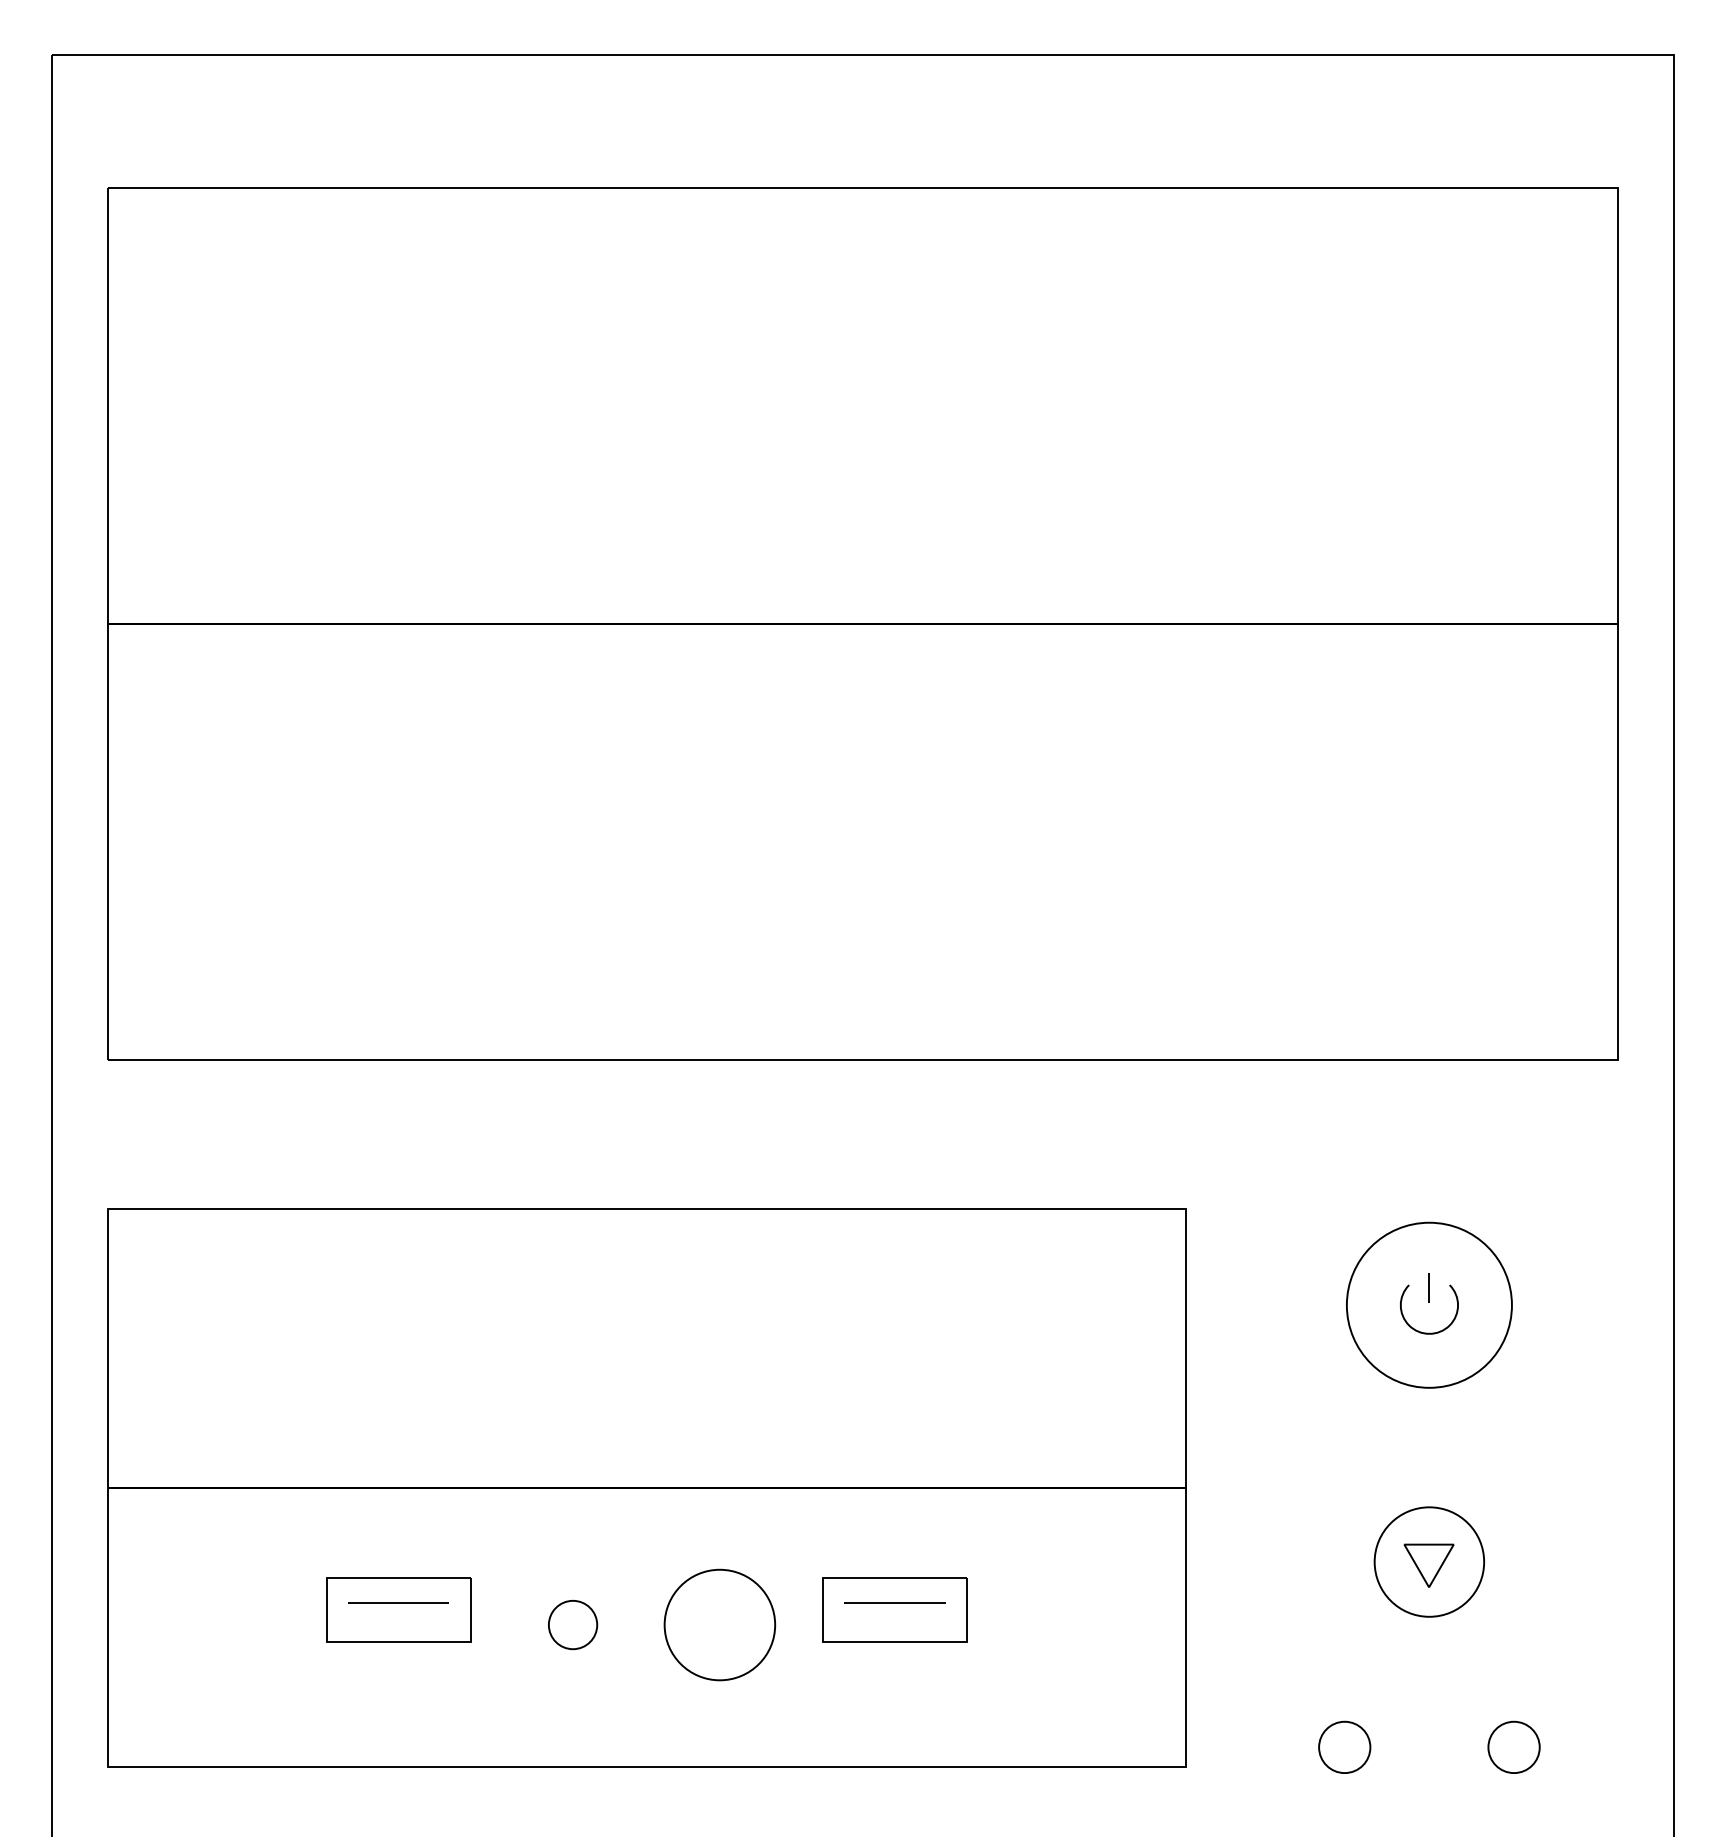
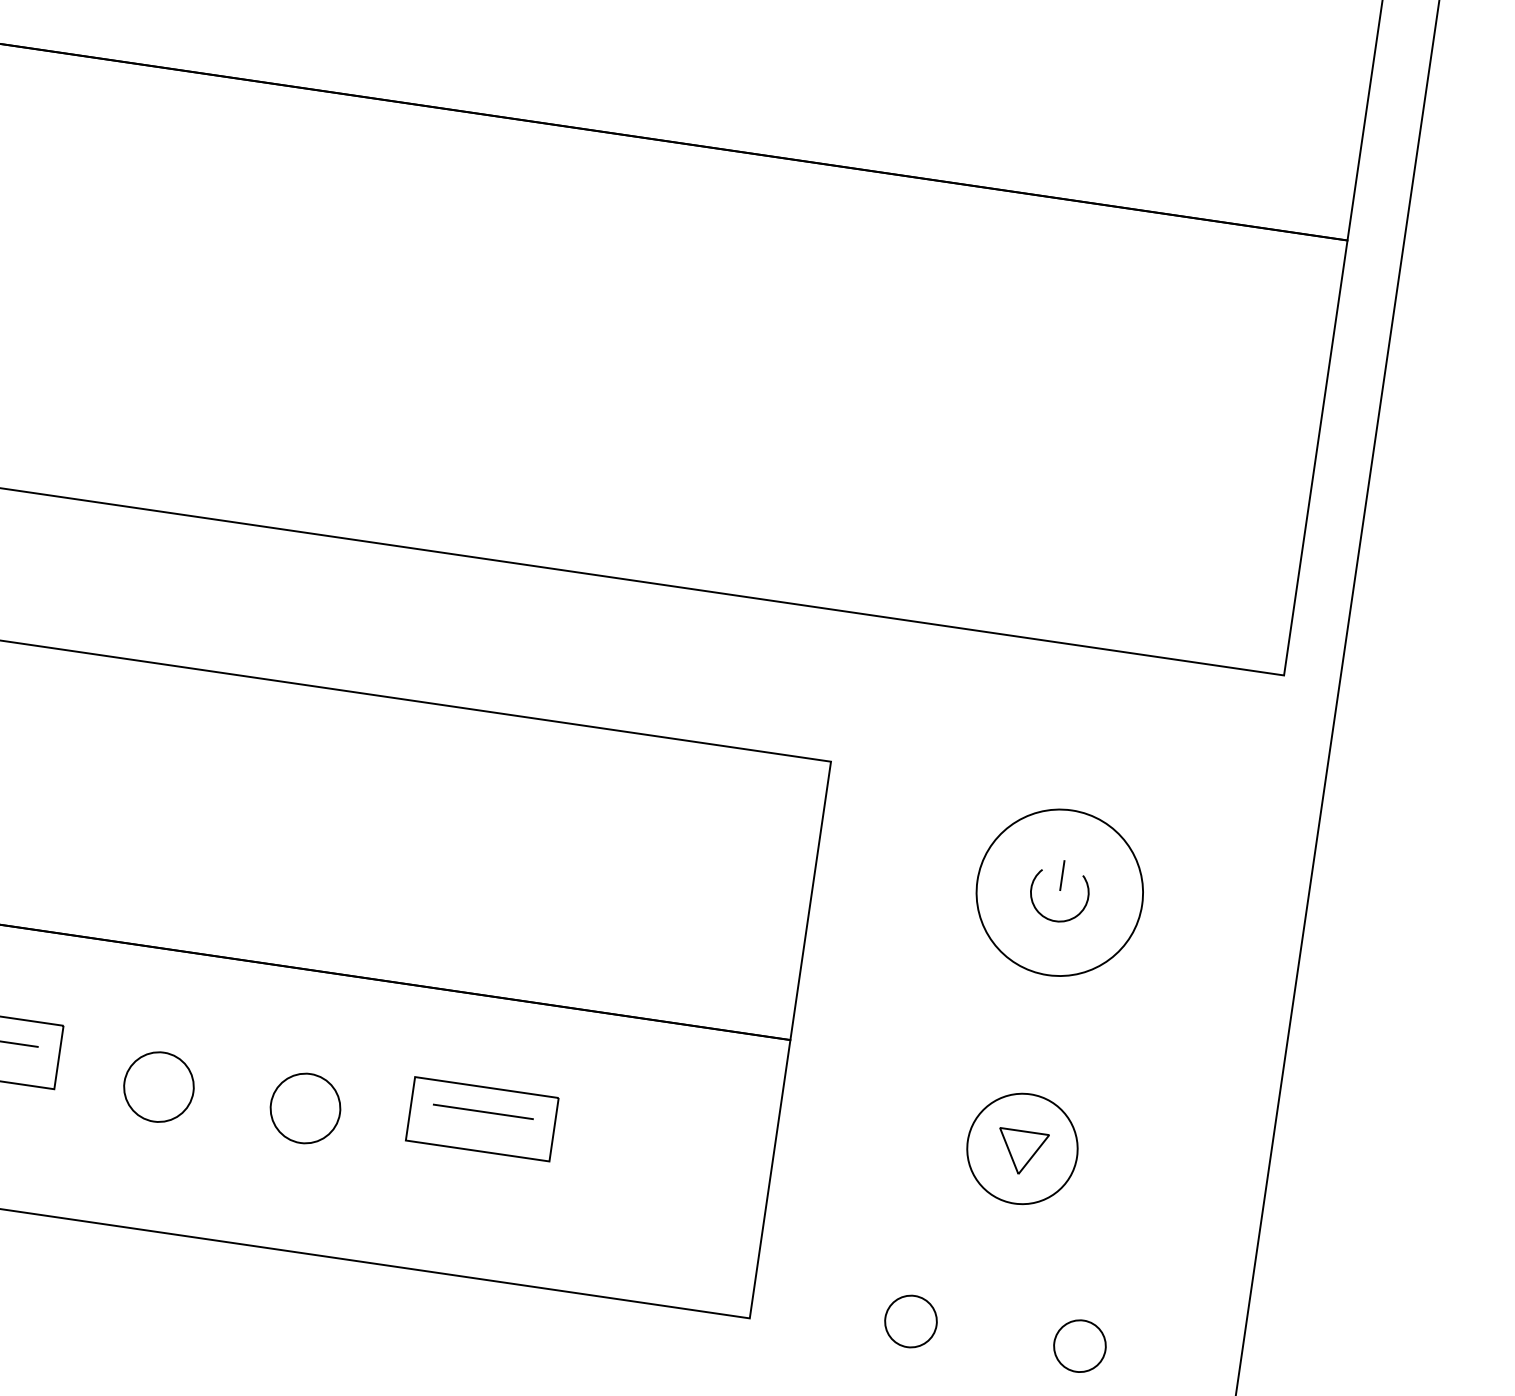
part: (572, 1624) -> (158, 1086), size x1.43
part: (719, 1624) -> (305, 1107), size x0.62

